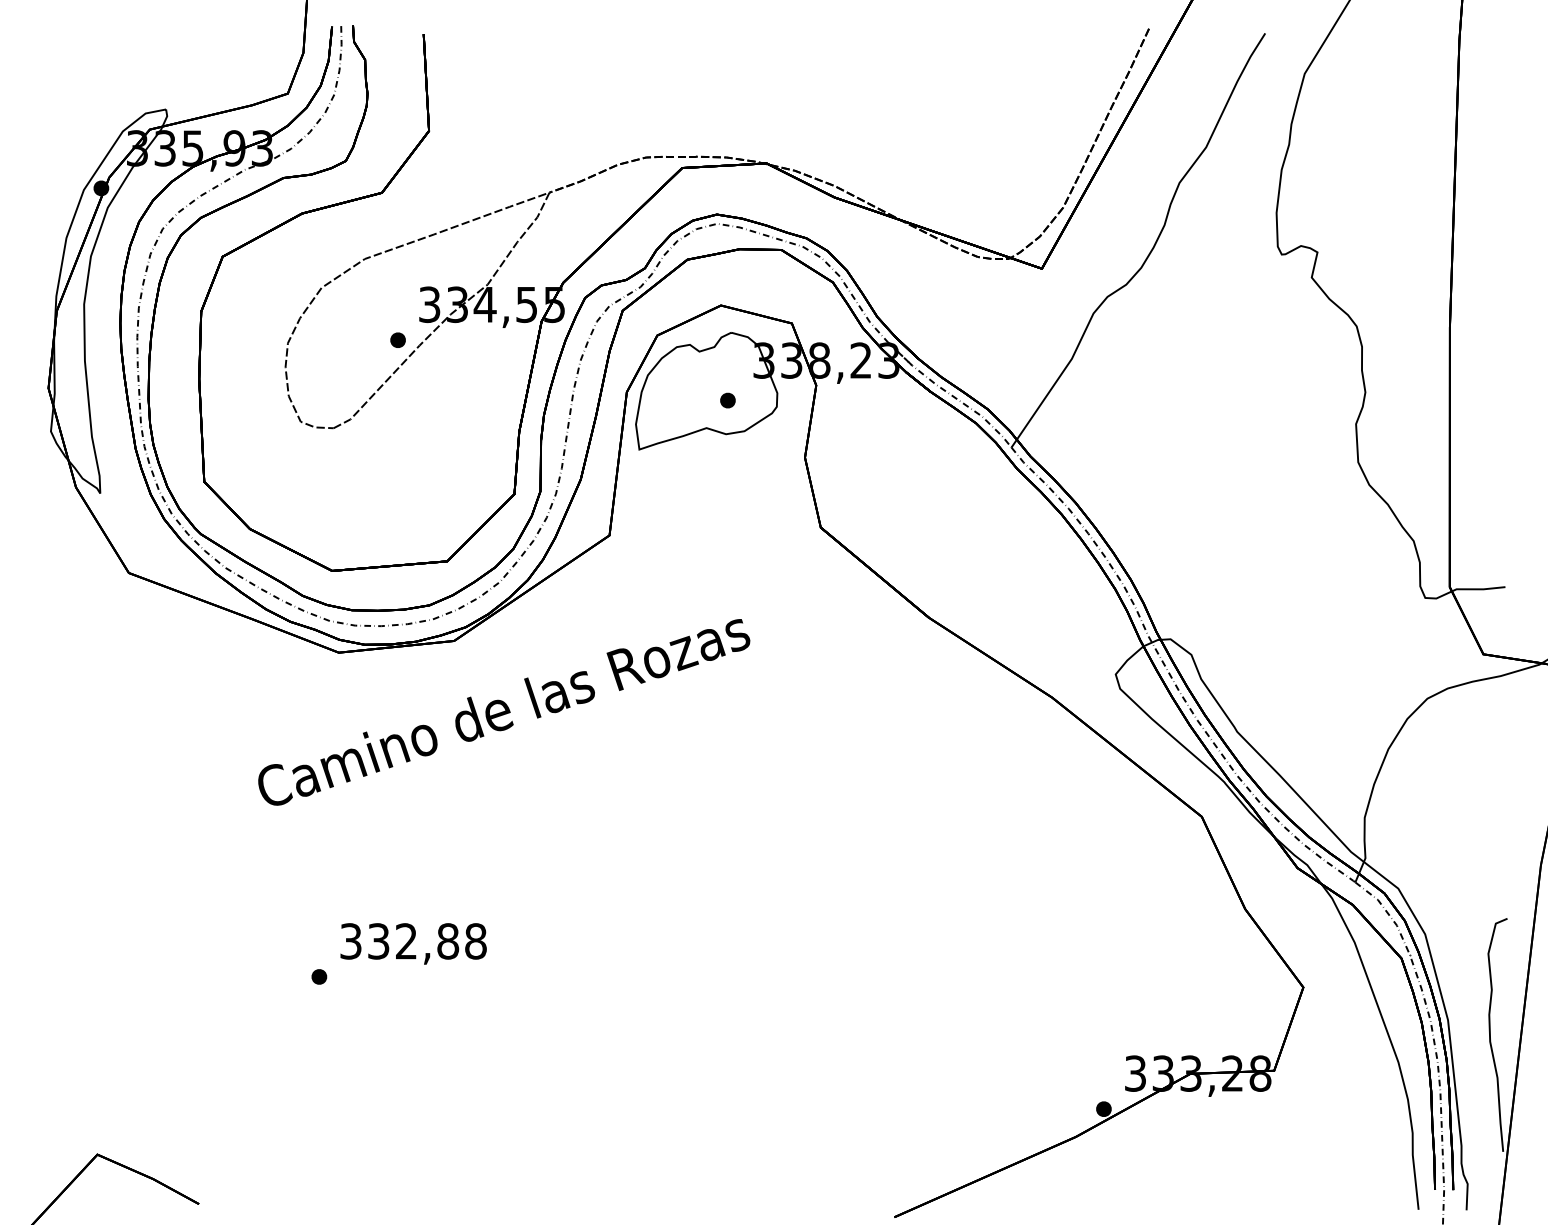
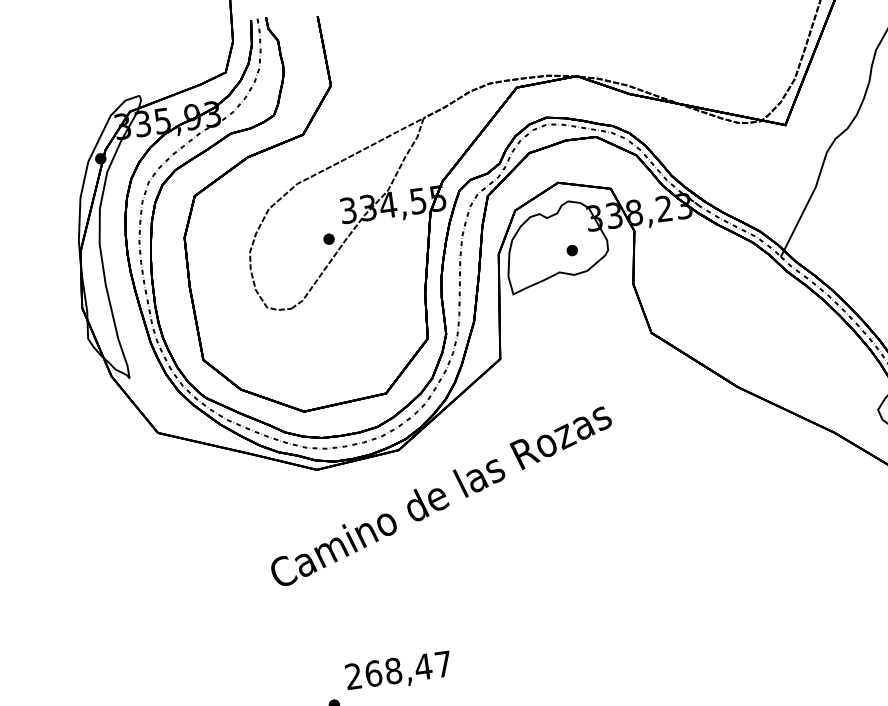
text: (413, 941) -> (398, 670), 332,88 -> 268,47

